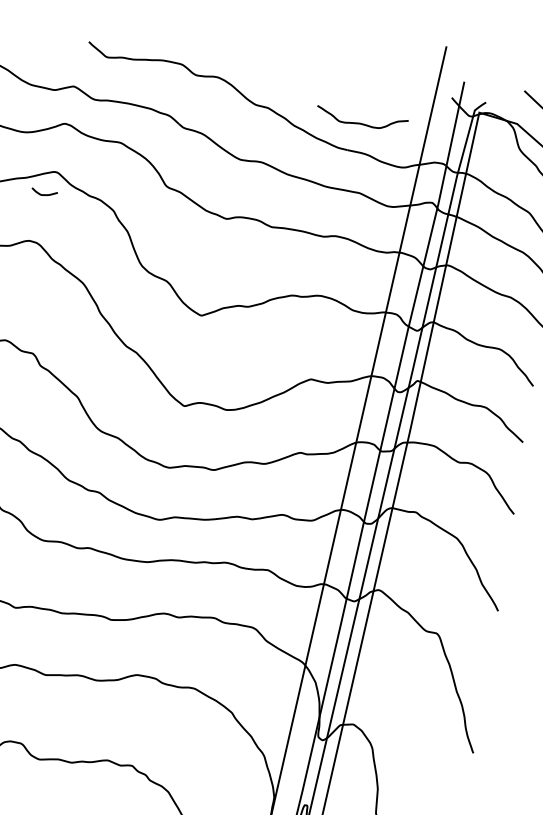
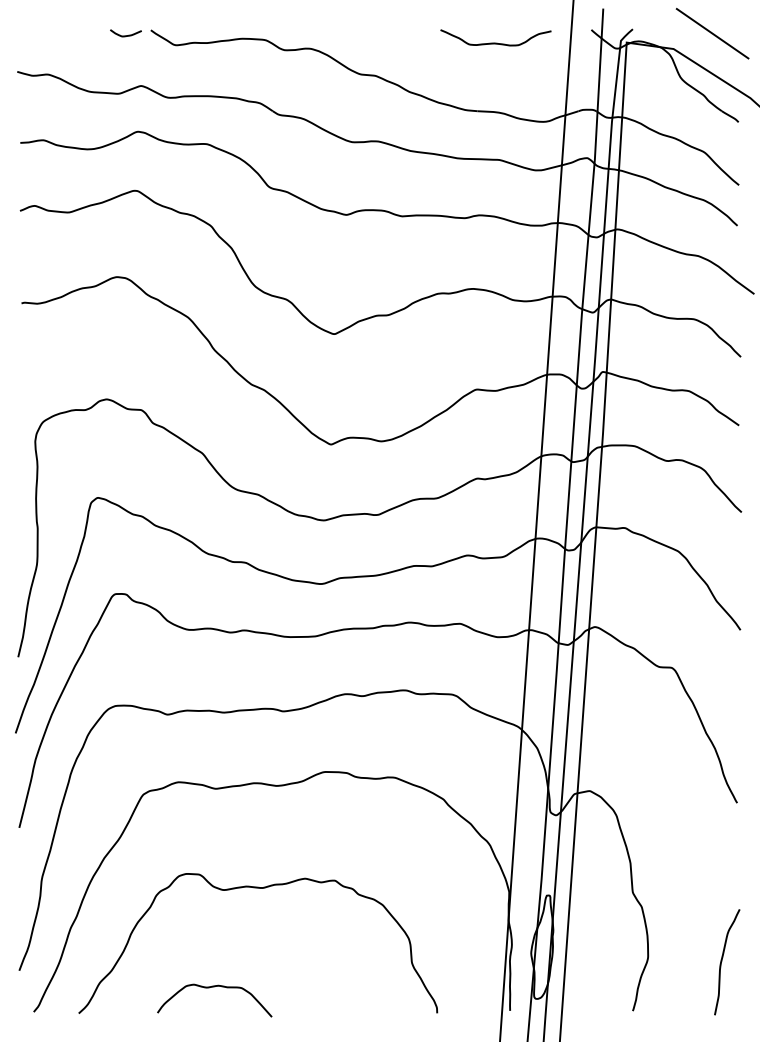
curve: (361, 122) -> (495, 42), moved
curve: (43, 194) -> (125, 35), moved

